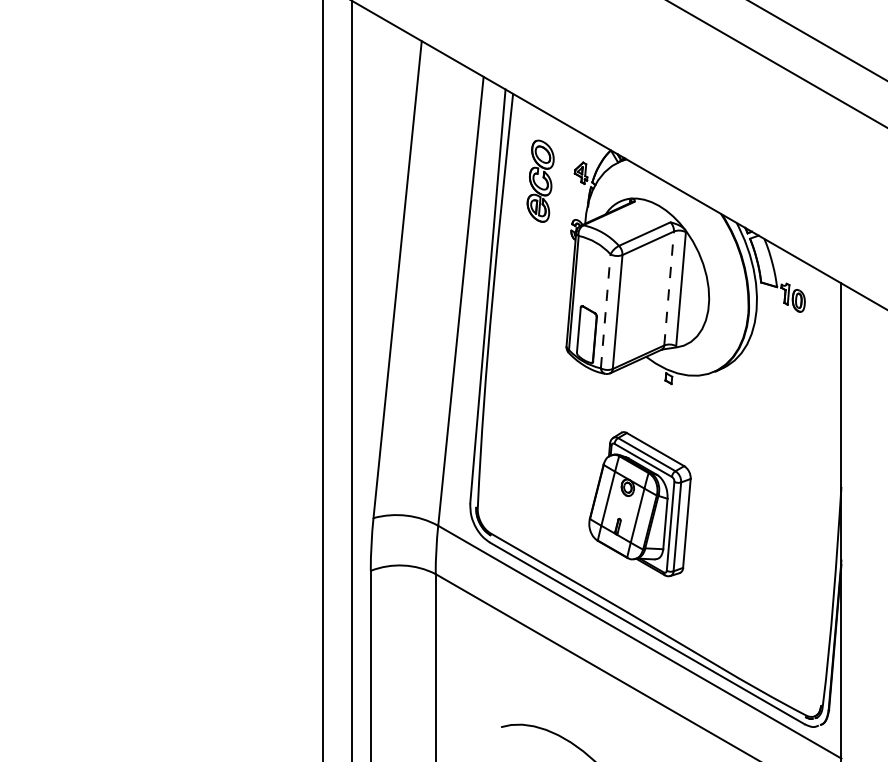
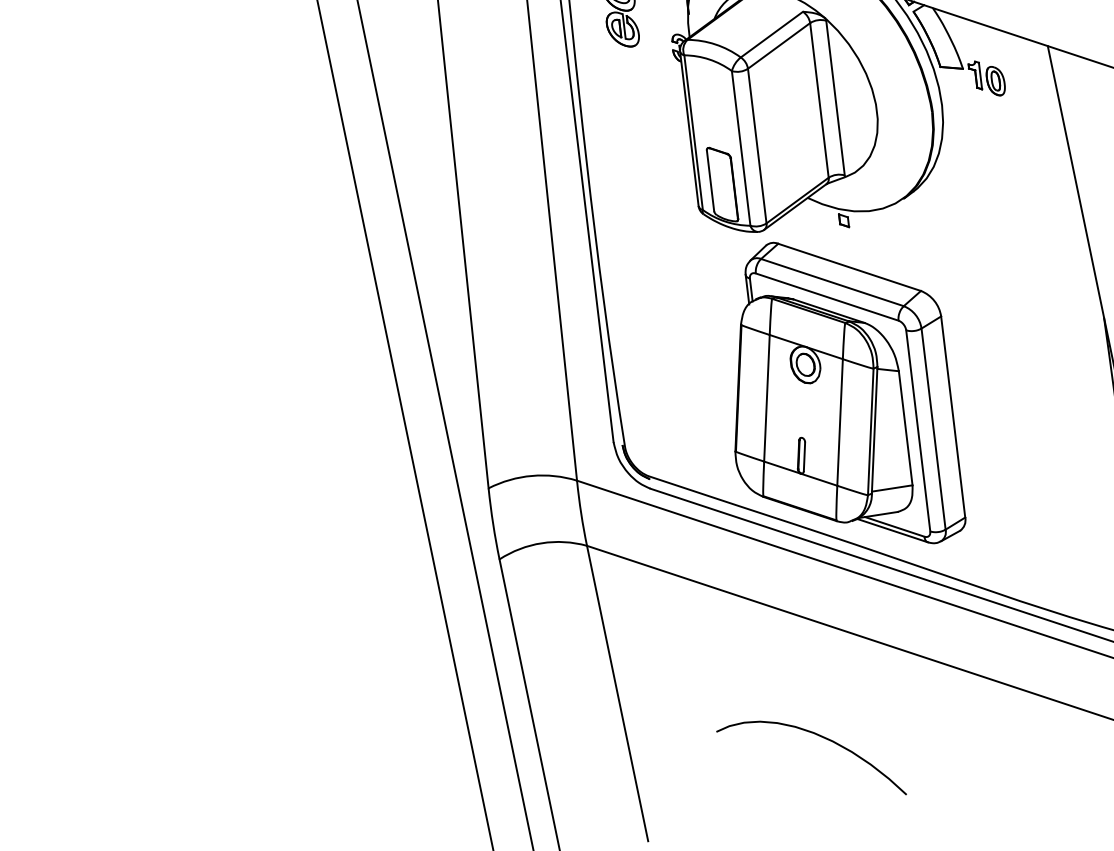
line: (669, 287) -> (819, 99), dashed -> solid
line: (605, 310) -> (740, 147), dashed -> solid
part: (639, 504) -> (839, 396), size x1.67

